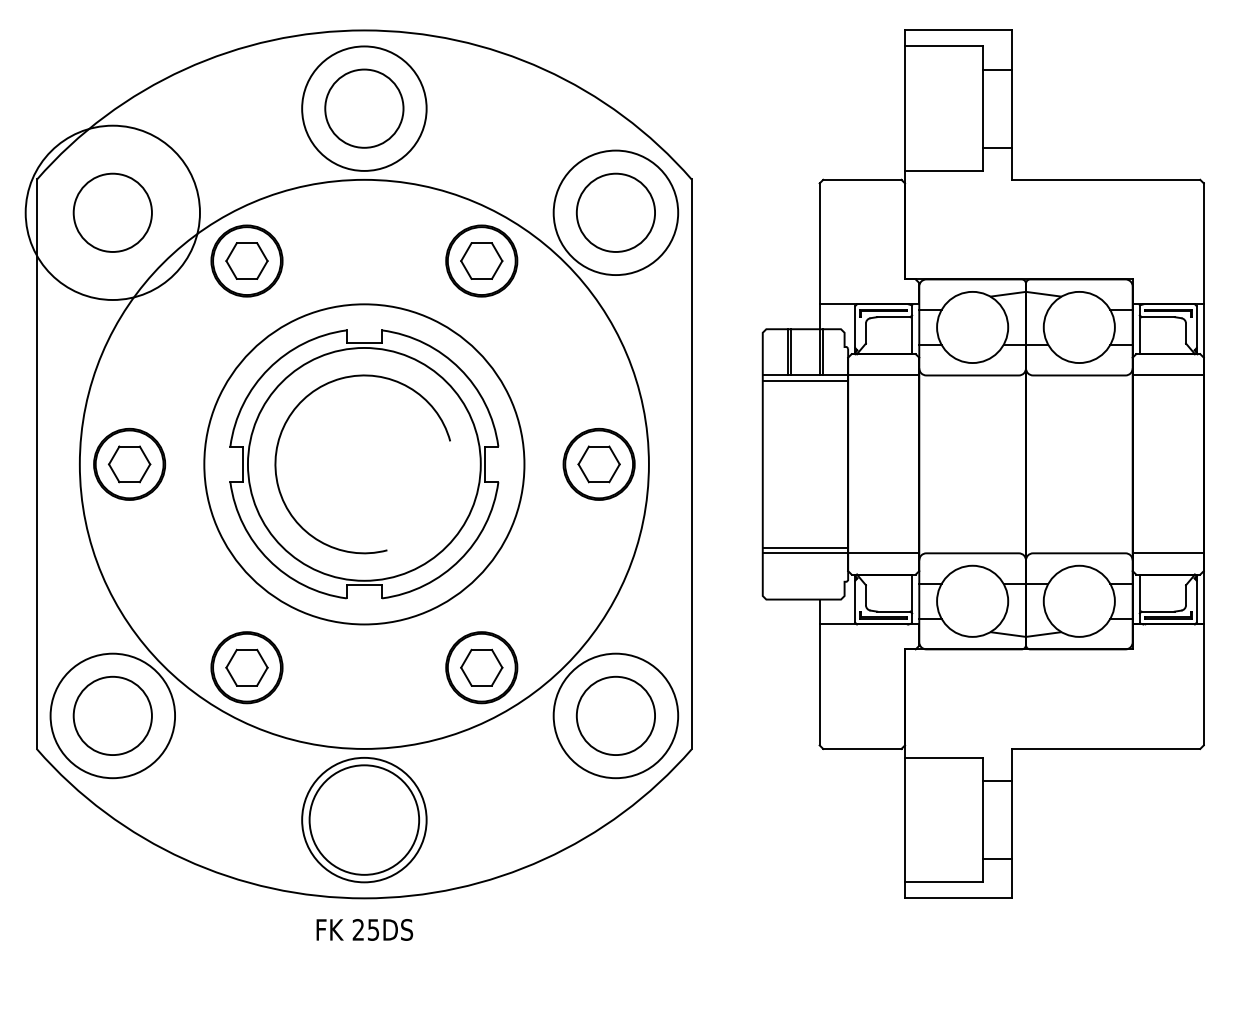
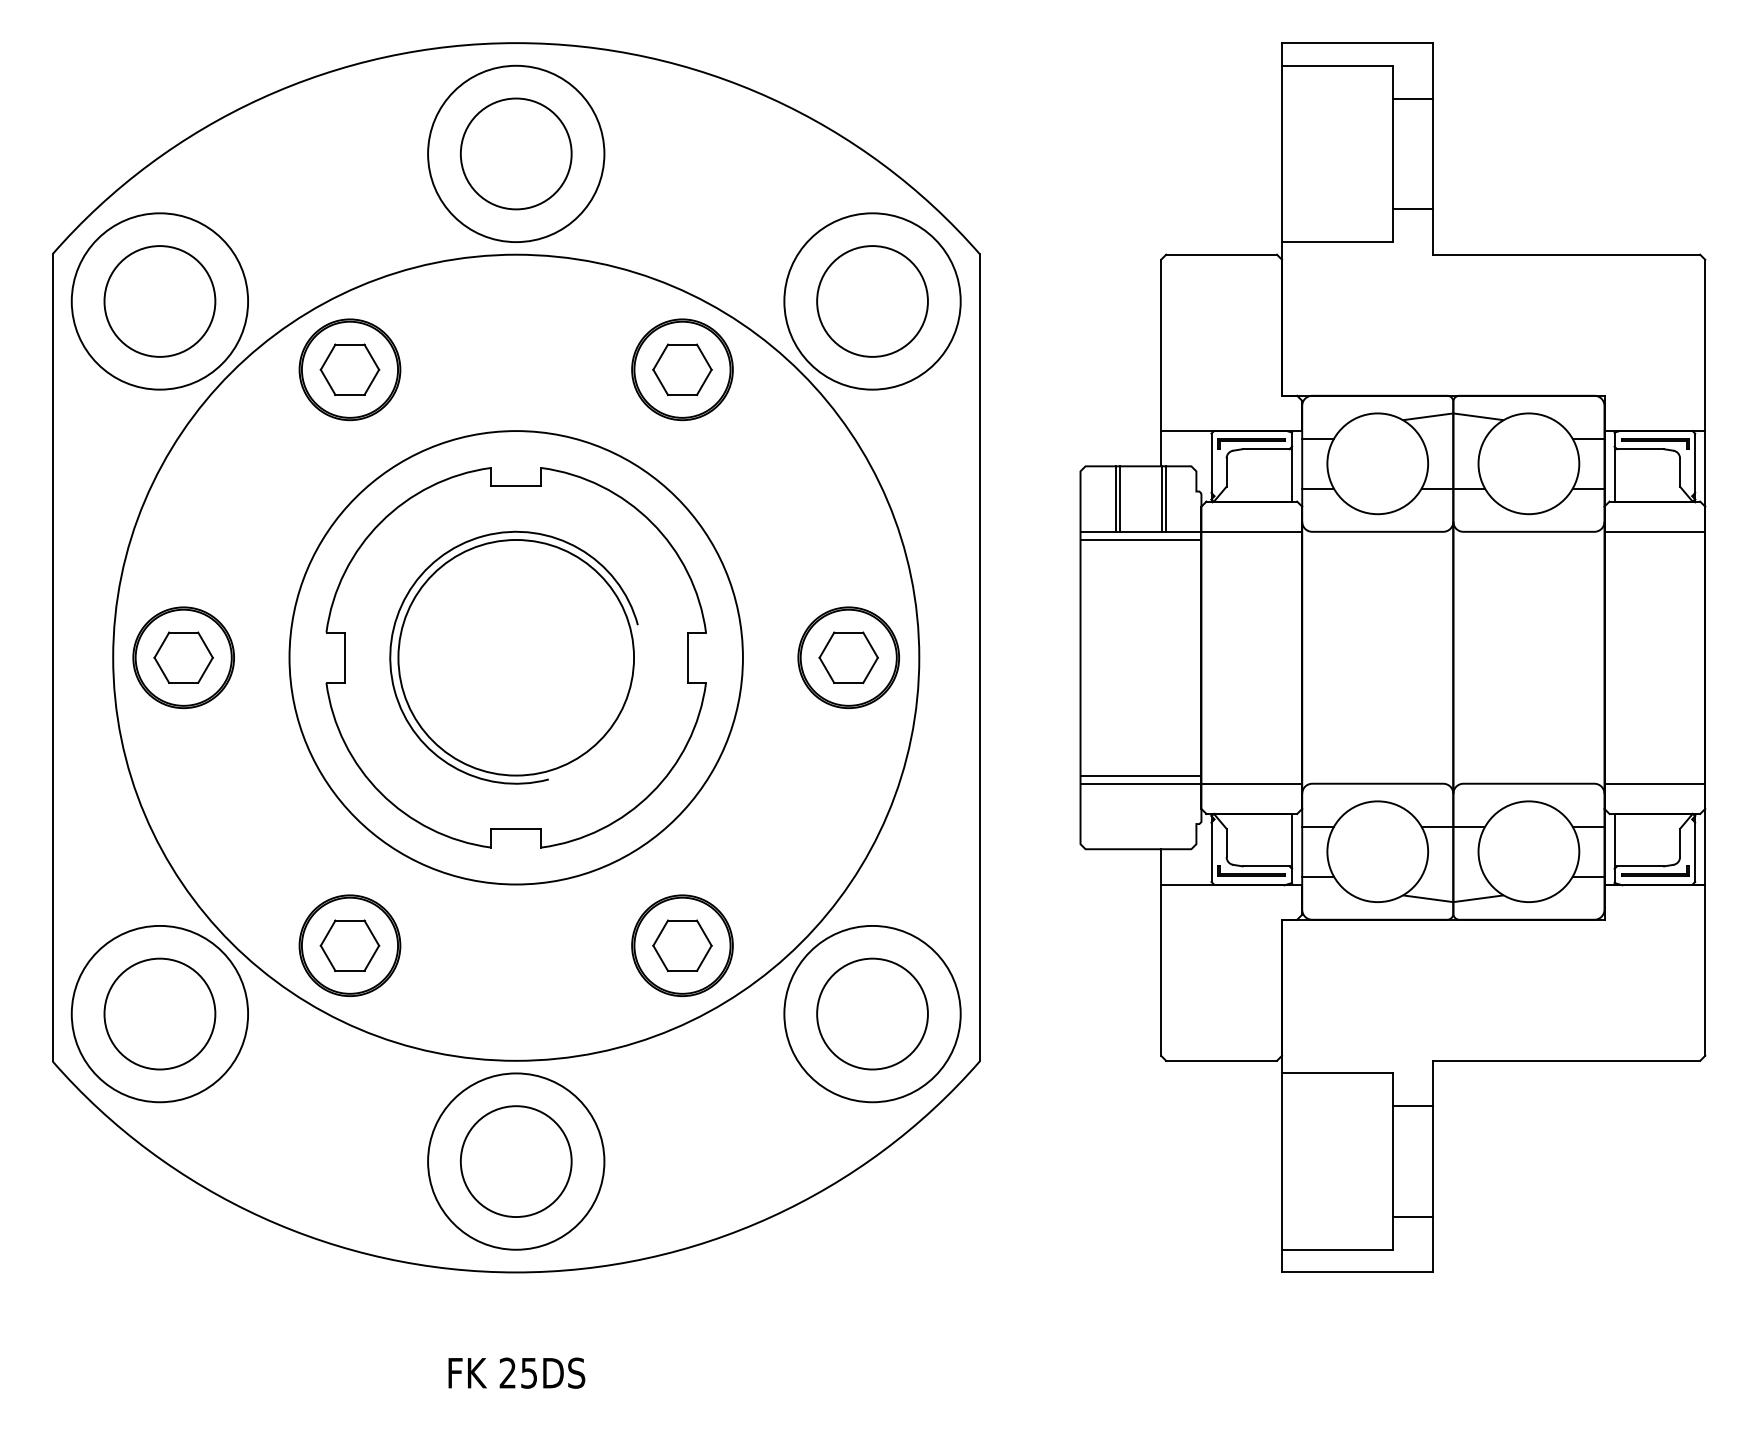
circle: (112, 212) -> (159, 301), size x0.71
circle: (364, 464) -> (516, 657), size x0.71
circle: (363, 820) -> (515, 1161), size x0.71
text: (364, 929) -> (516, 1372), moved

